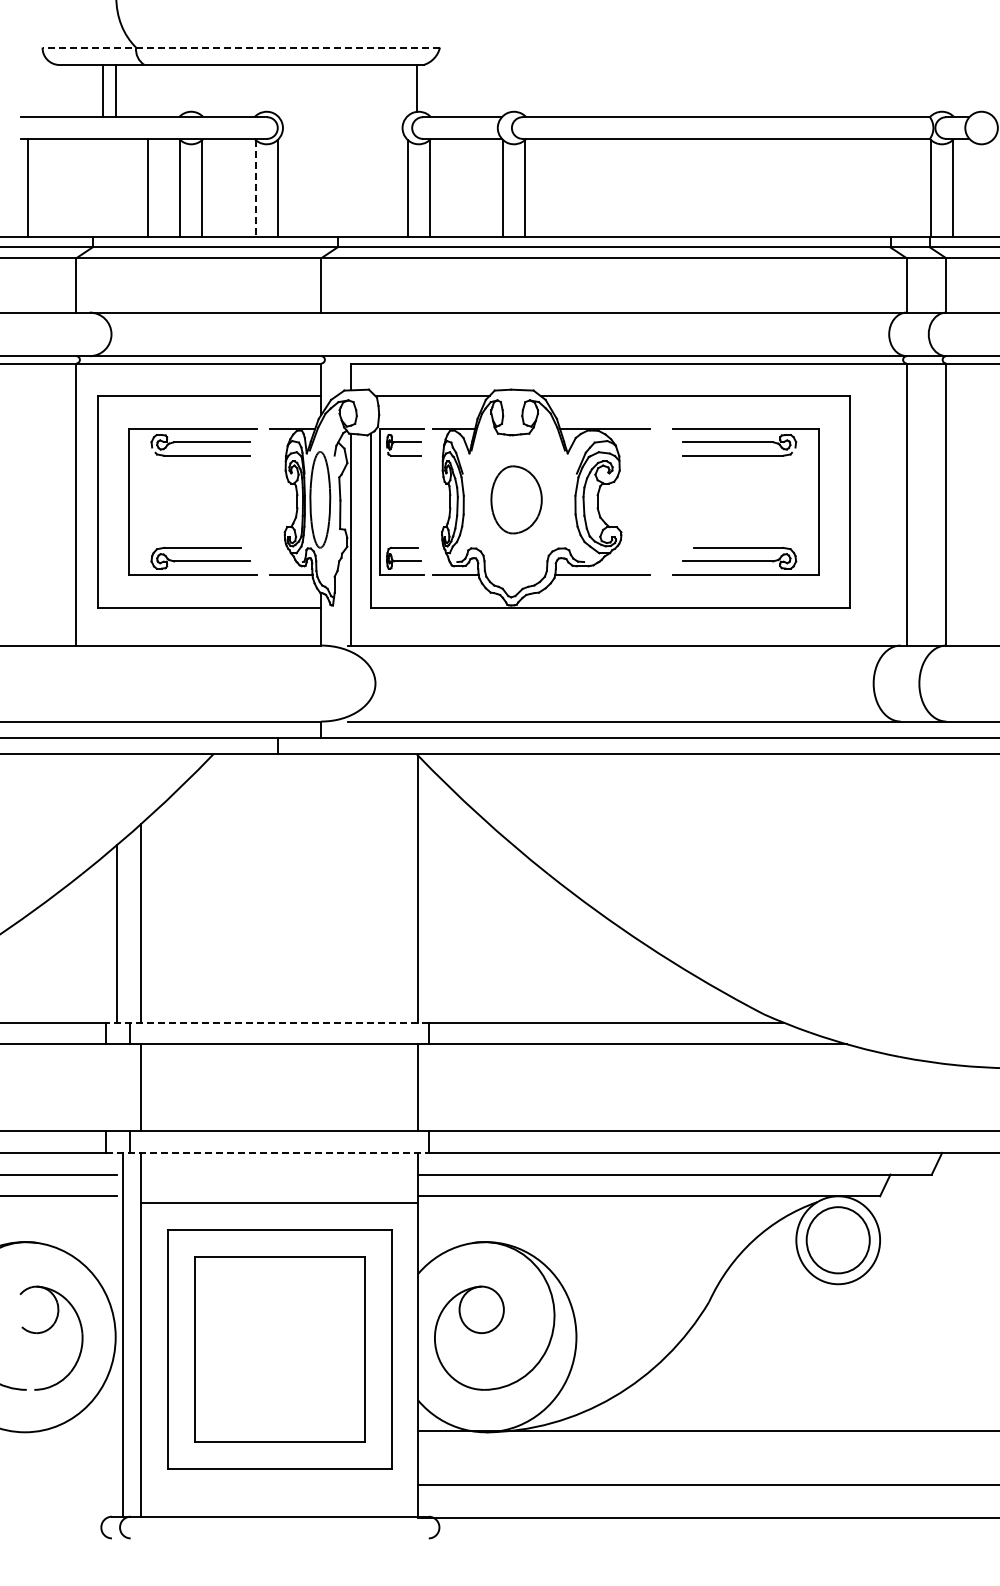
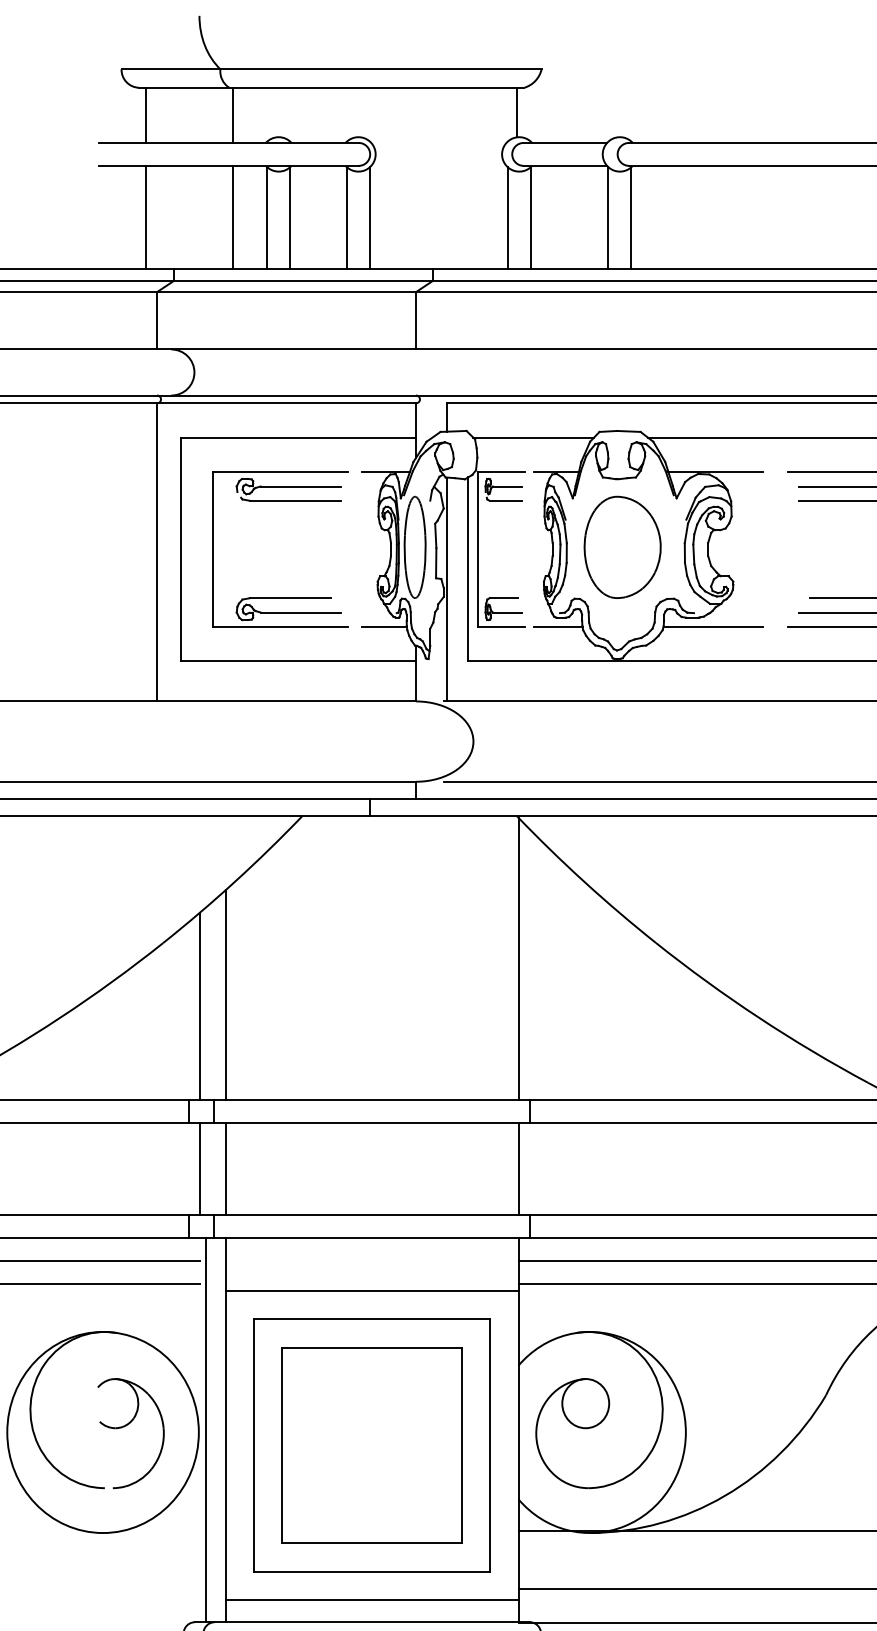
line: (241, 47) -> (331, 69), dashed -> solid
line: (102, 90) -> (145, 114), moved
line: (116, 90) -> (233, 114), moved
line: (27, 187) -> (145, 217), moved
line: (255, 188) -> (346, 218), dashed -> solid
part: (516, 499) -> (622, 547), size x1.43
line: (267, 1022) -> (359, 1099), dashed -> solid
line: (116, 1087) -> (199, 1168), added
line: (267, 1152) -> (359, 1237), dashed -> solid
line: (279, 1496) -> (371, 1600), added

